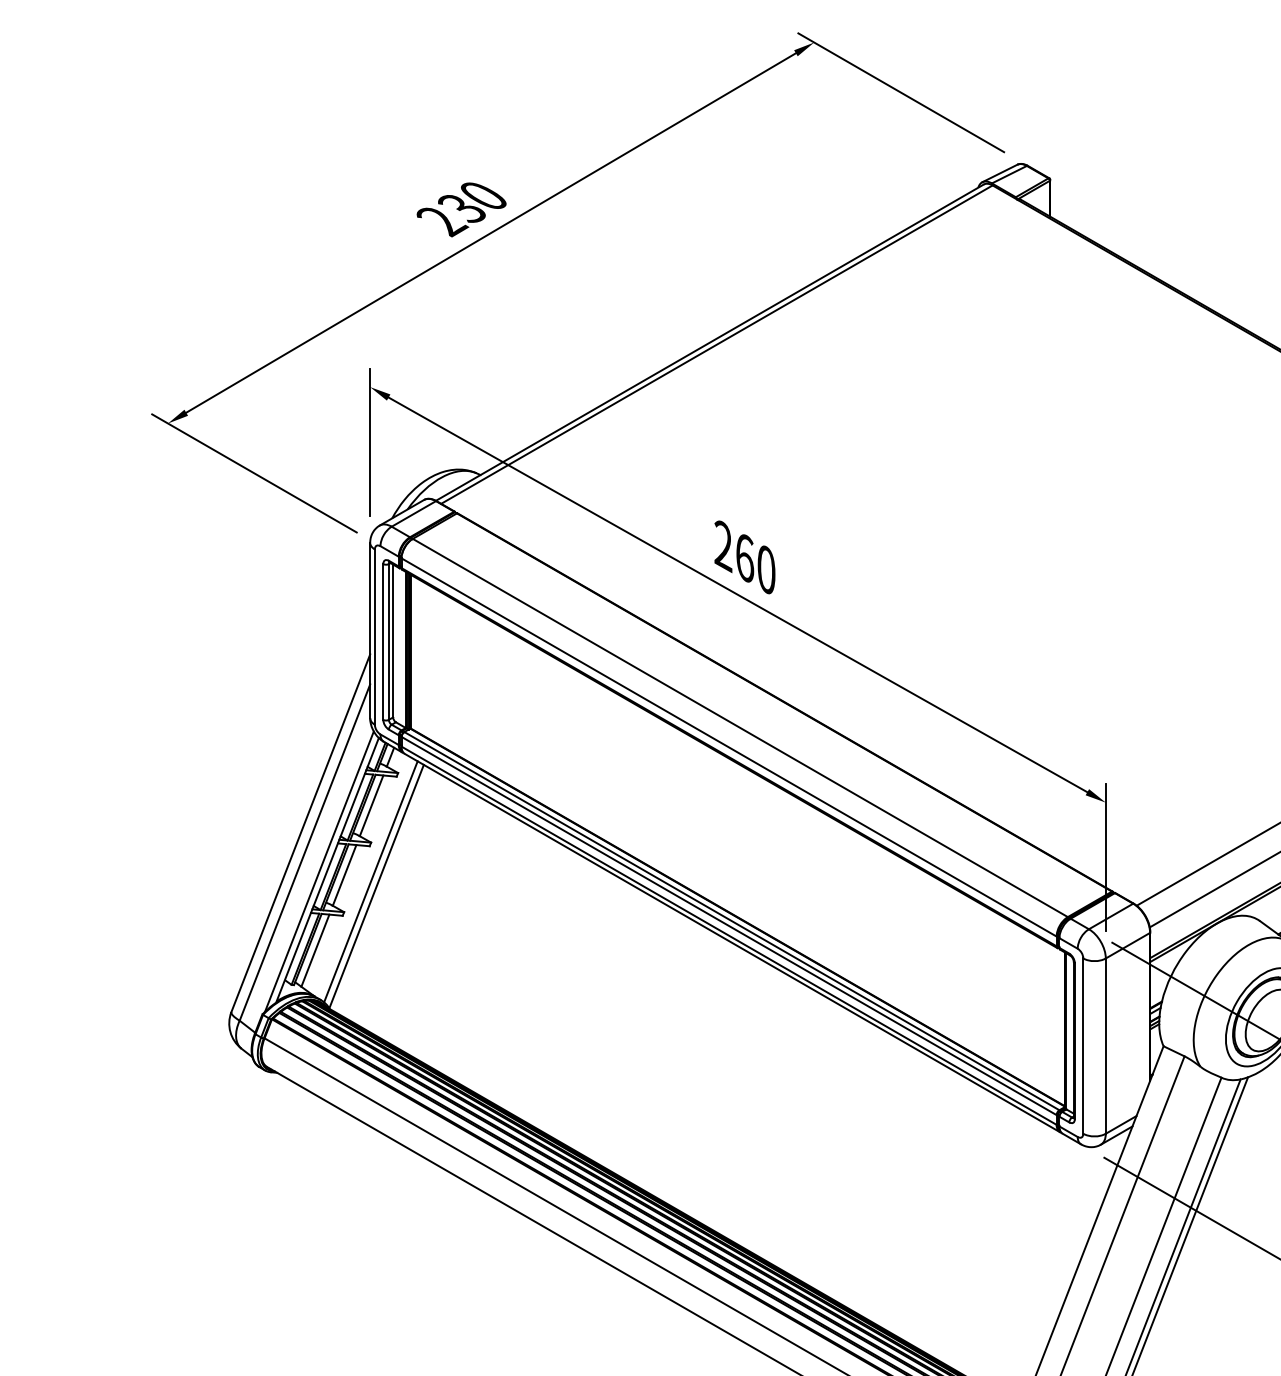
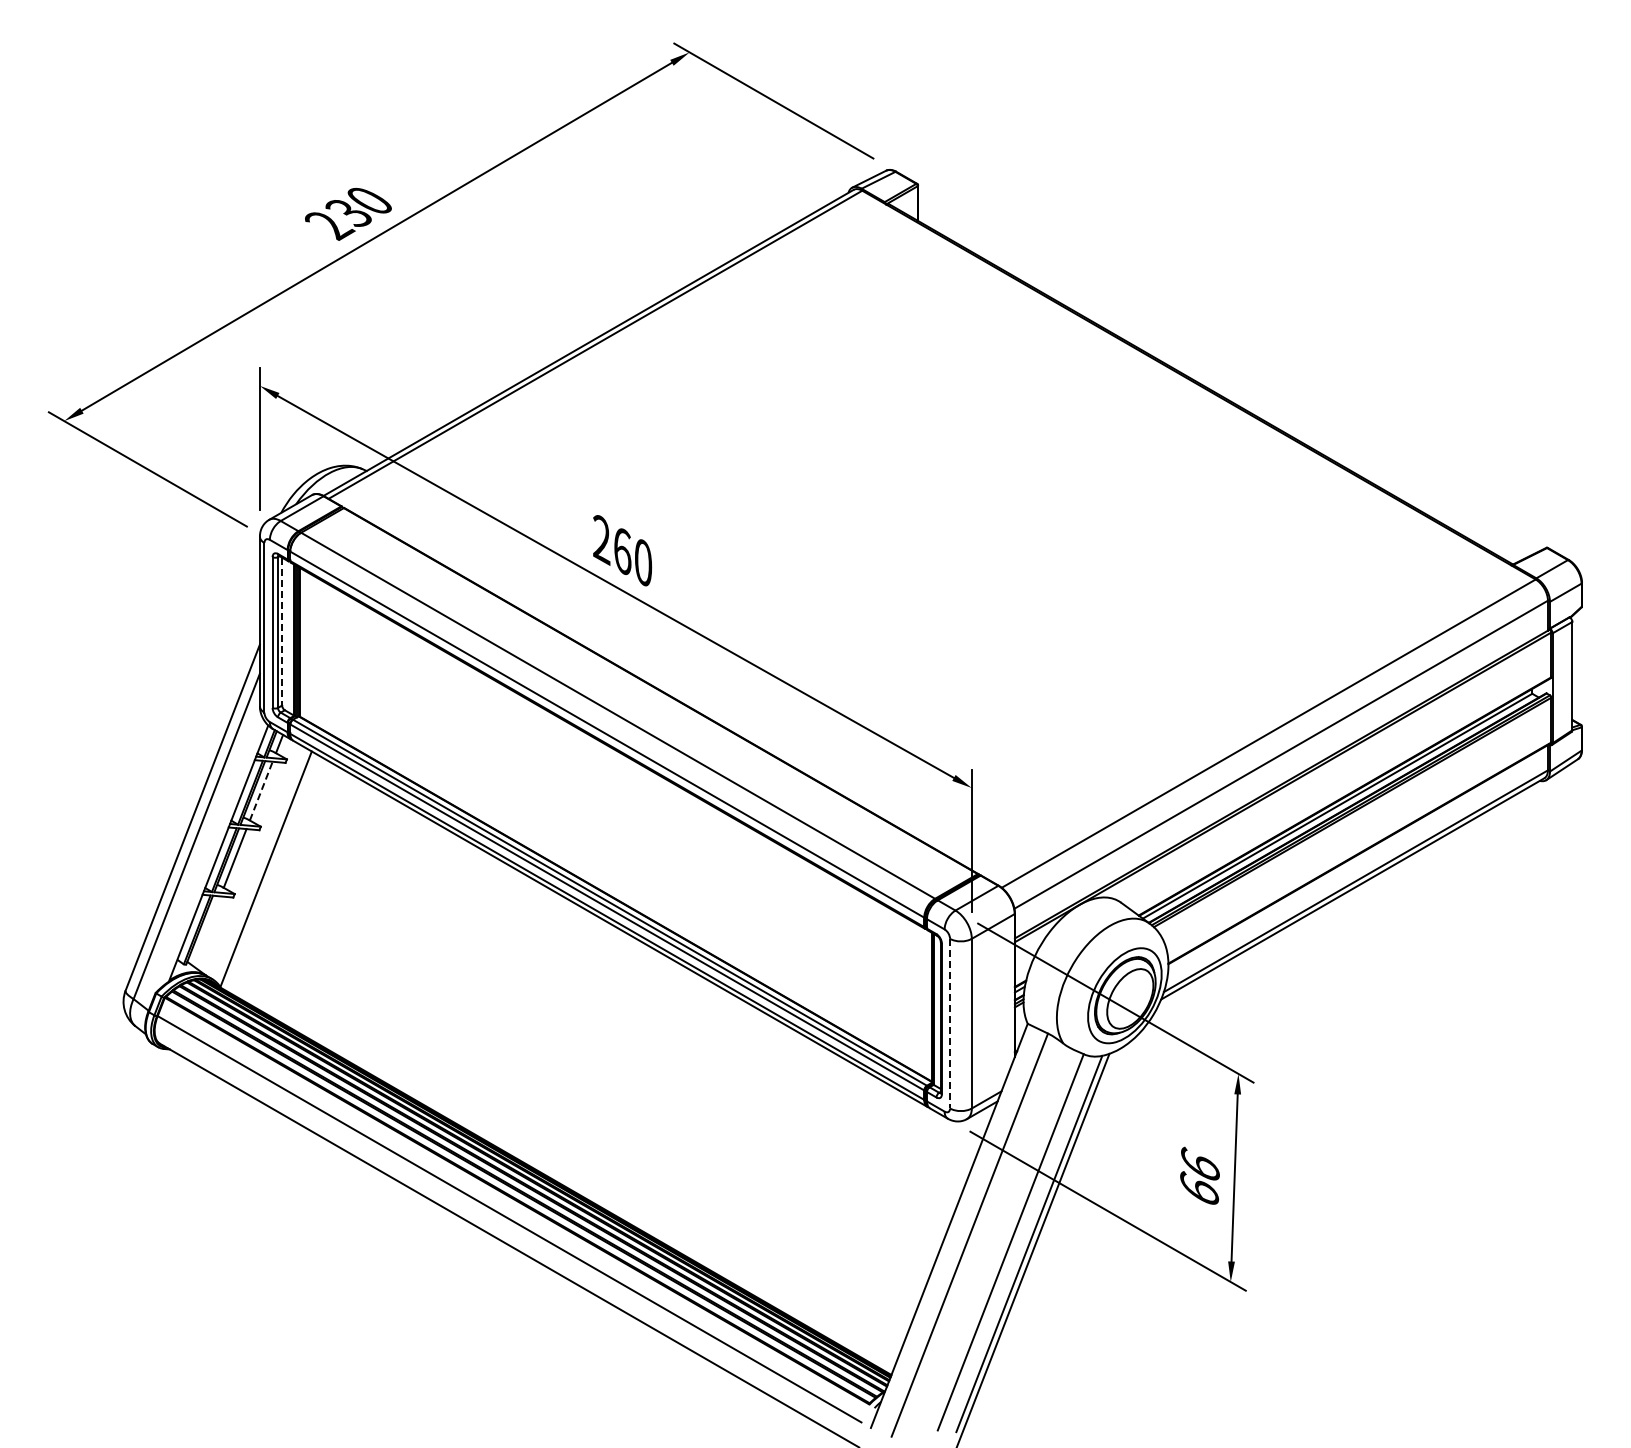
line: (393, 640) -> (282, 631), solid -> dashed
line: (371, 806) -> (261, 791), solid -> dashed
line: (319, 871) -> (210, 854), removed
line: (370, 881) -> (260, 864), removed
line: (315, 950) -> (206, 931), removed
line: (1083, 1045) -> (950, 1023), solid -> dashed

